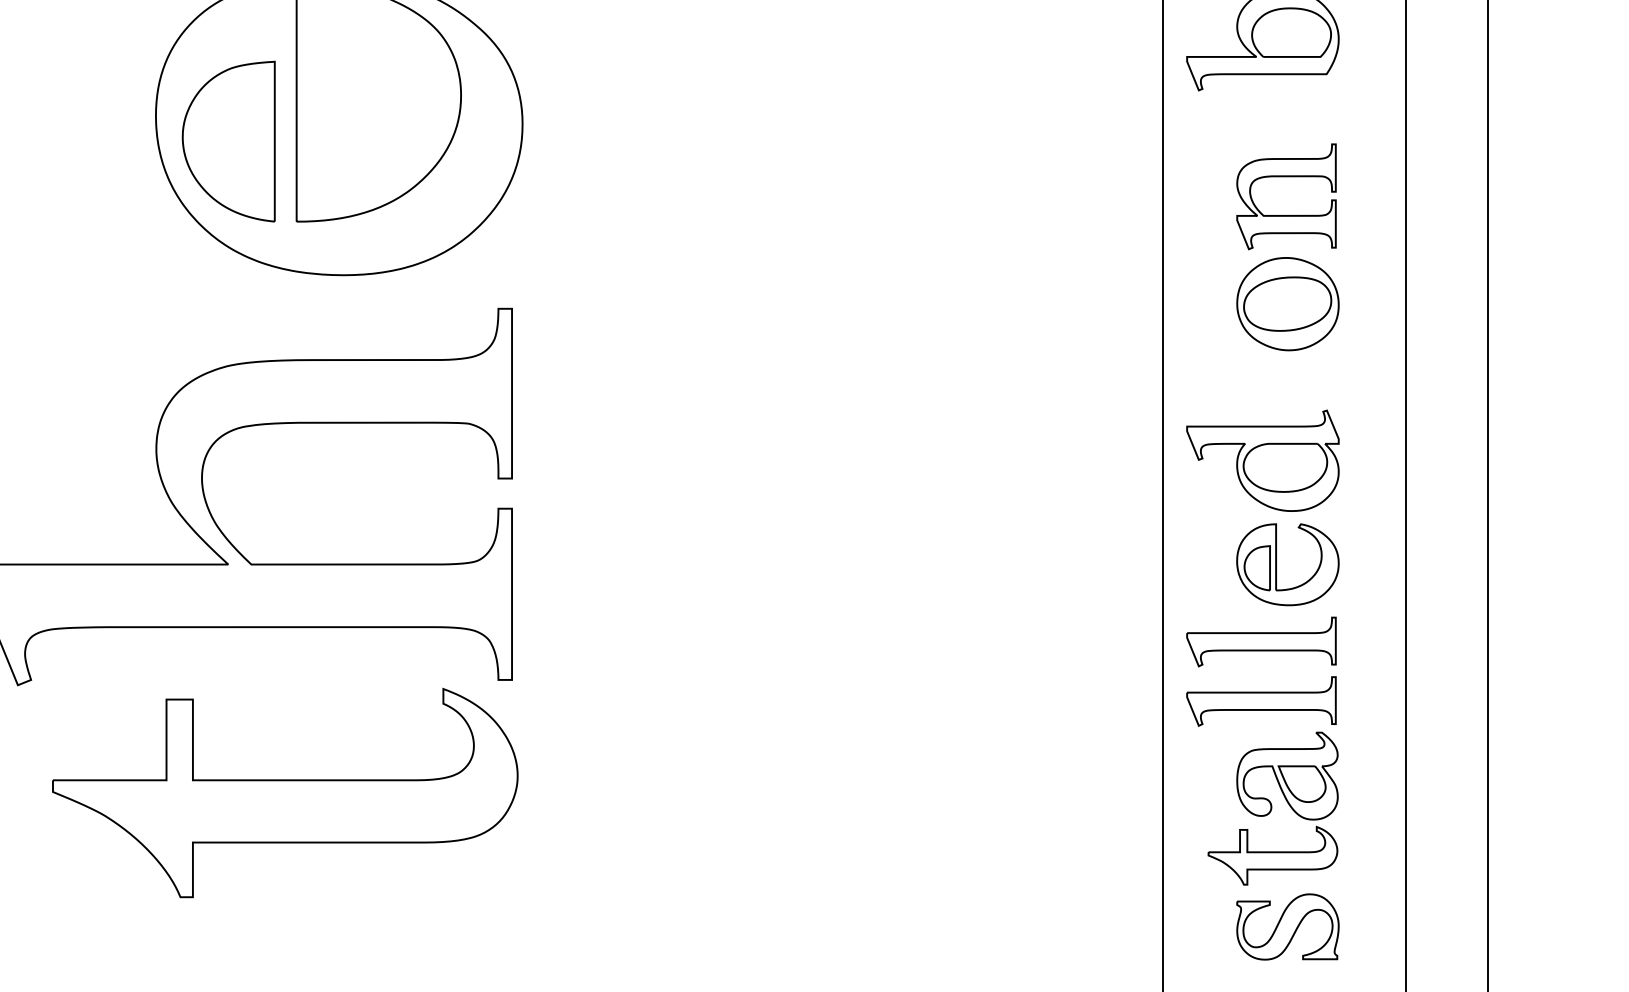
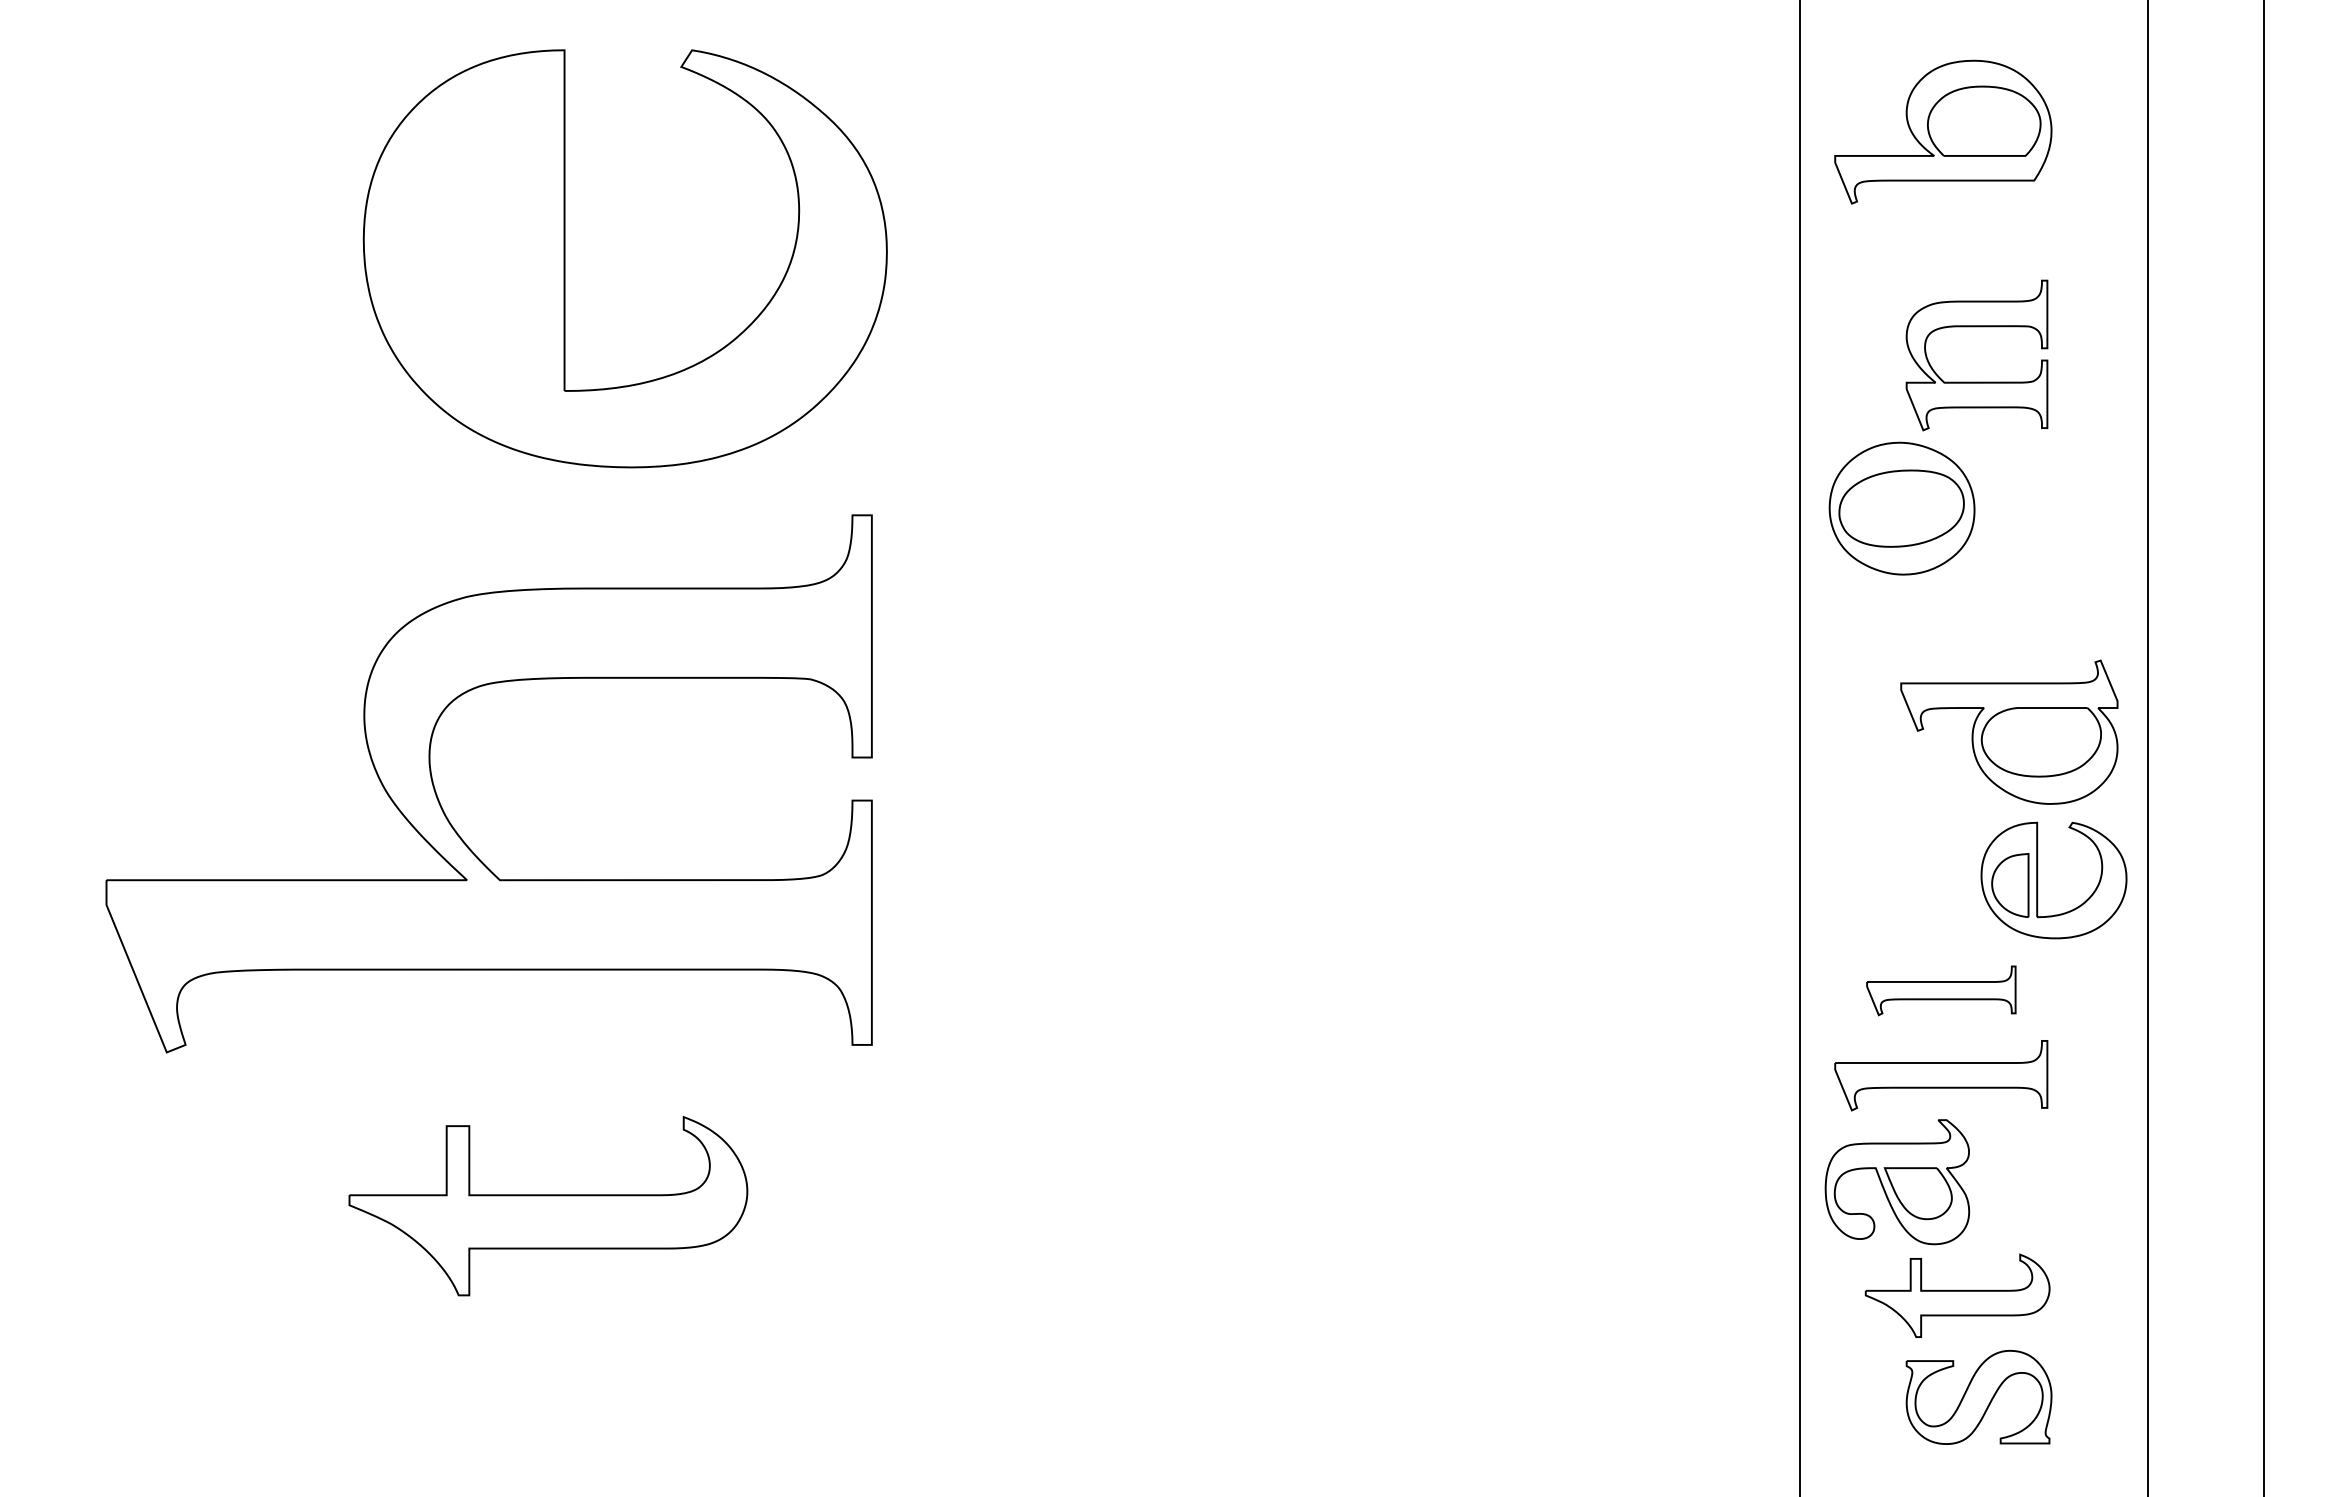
part: (228, 141) -> (467, 276), removed
part: (1287, 304) -> (1901, 508), moved
part: (1263, 460) -> (2009, 731), moved
part: (1277, 564) -> (2038, 880), moved
part: (1261, 641) -> (1941, 990), size x0.7
part: (1287, 776) -> (1897, 1182), moved
part: (285, 792) -> (548, 1205), size x0.6

